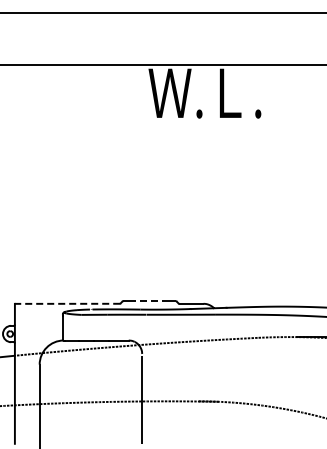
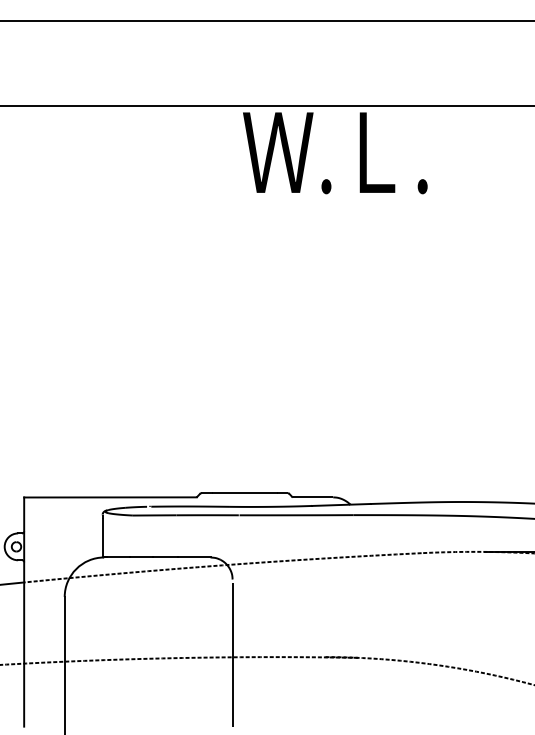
line: (149, 301) -> (244, 493), dashed -> solid
line: (67, 303) -> (110, 496), dashed -> solid

